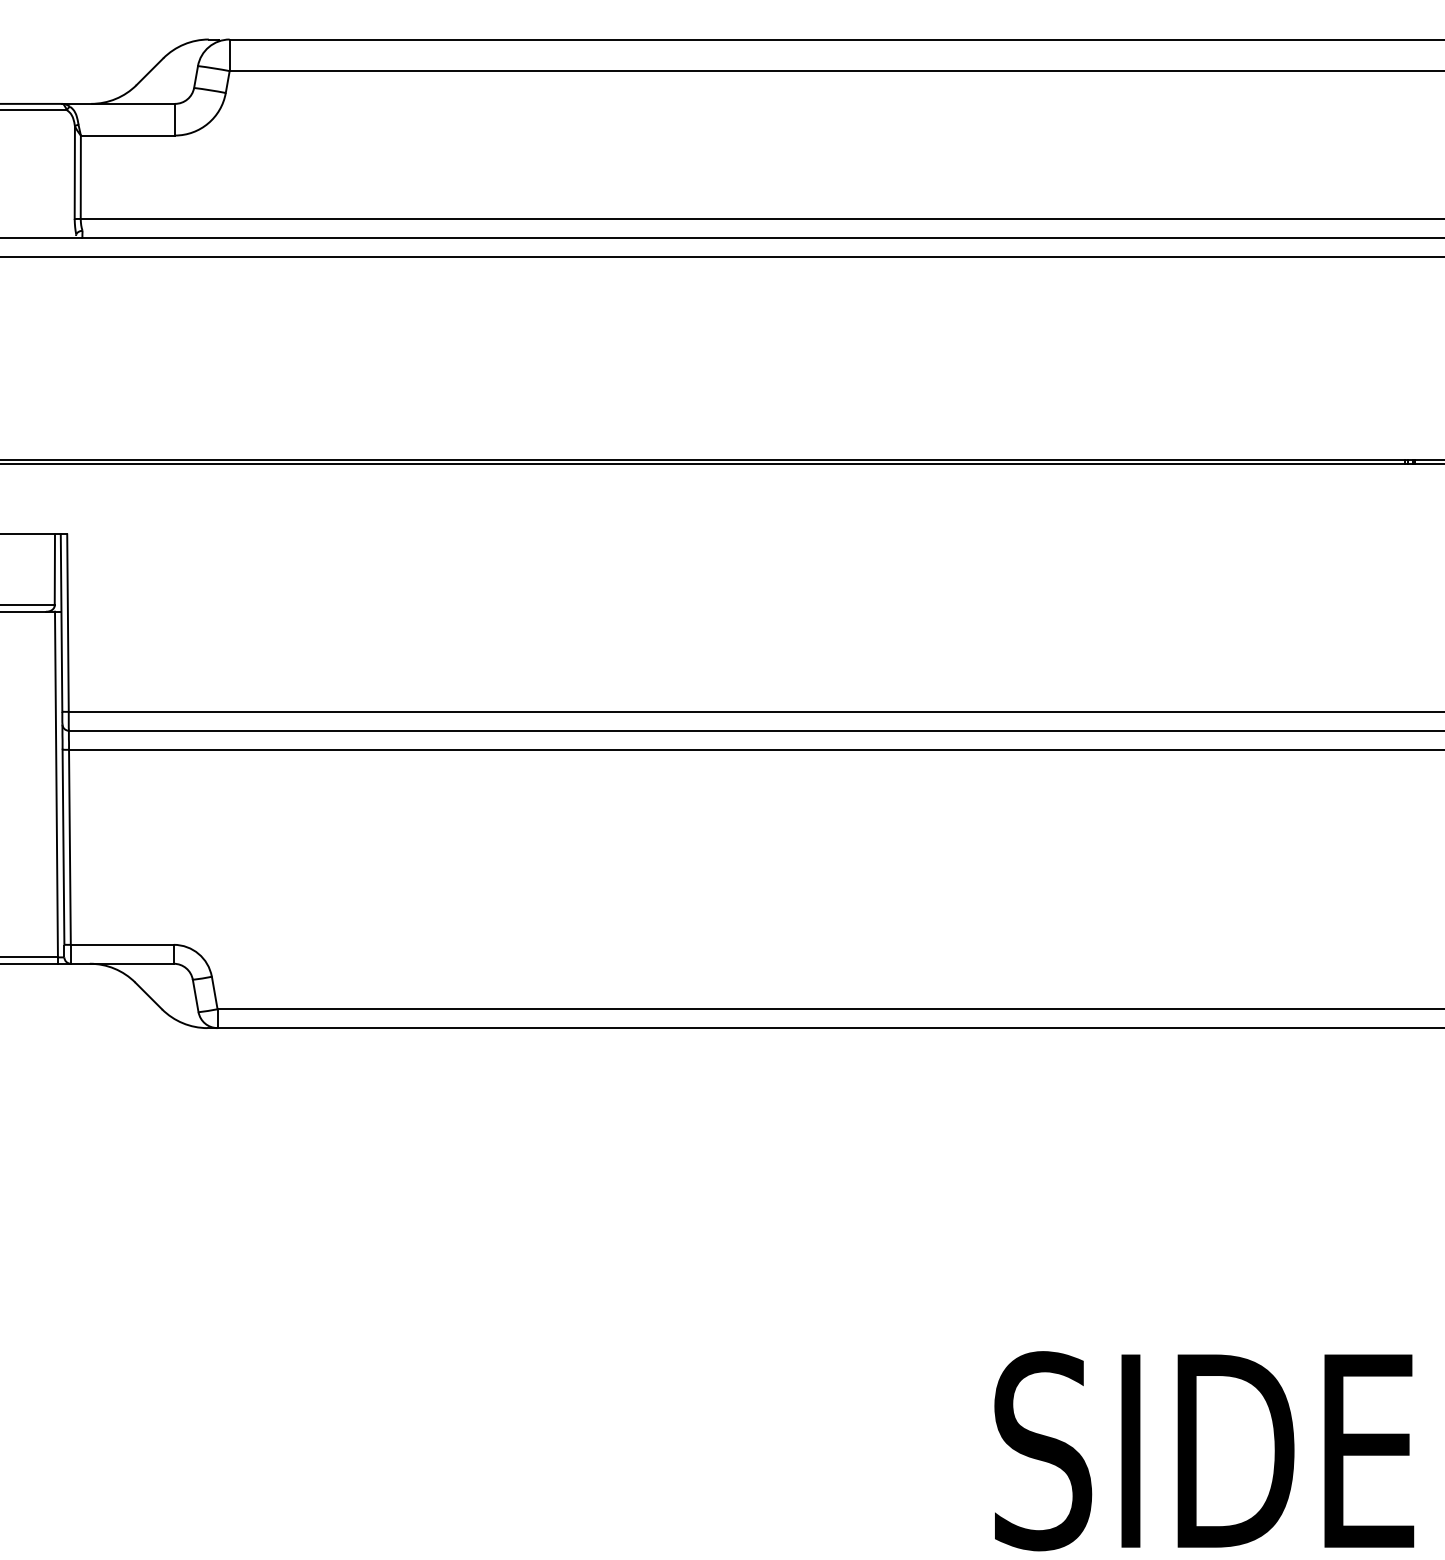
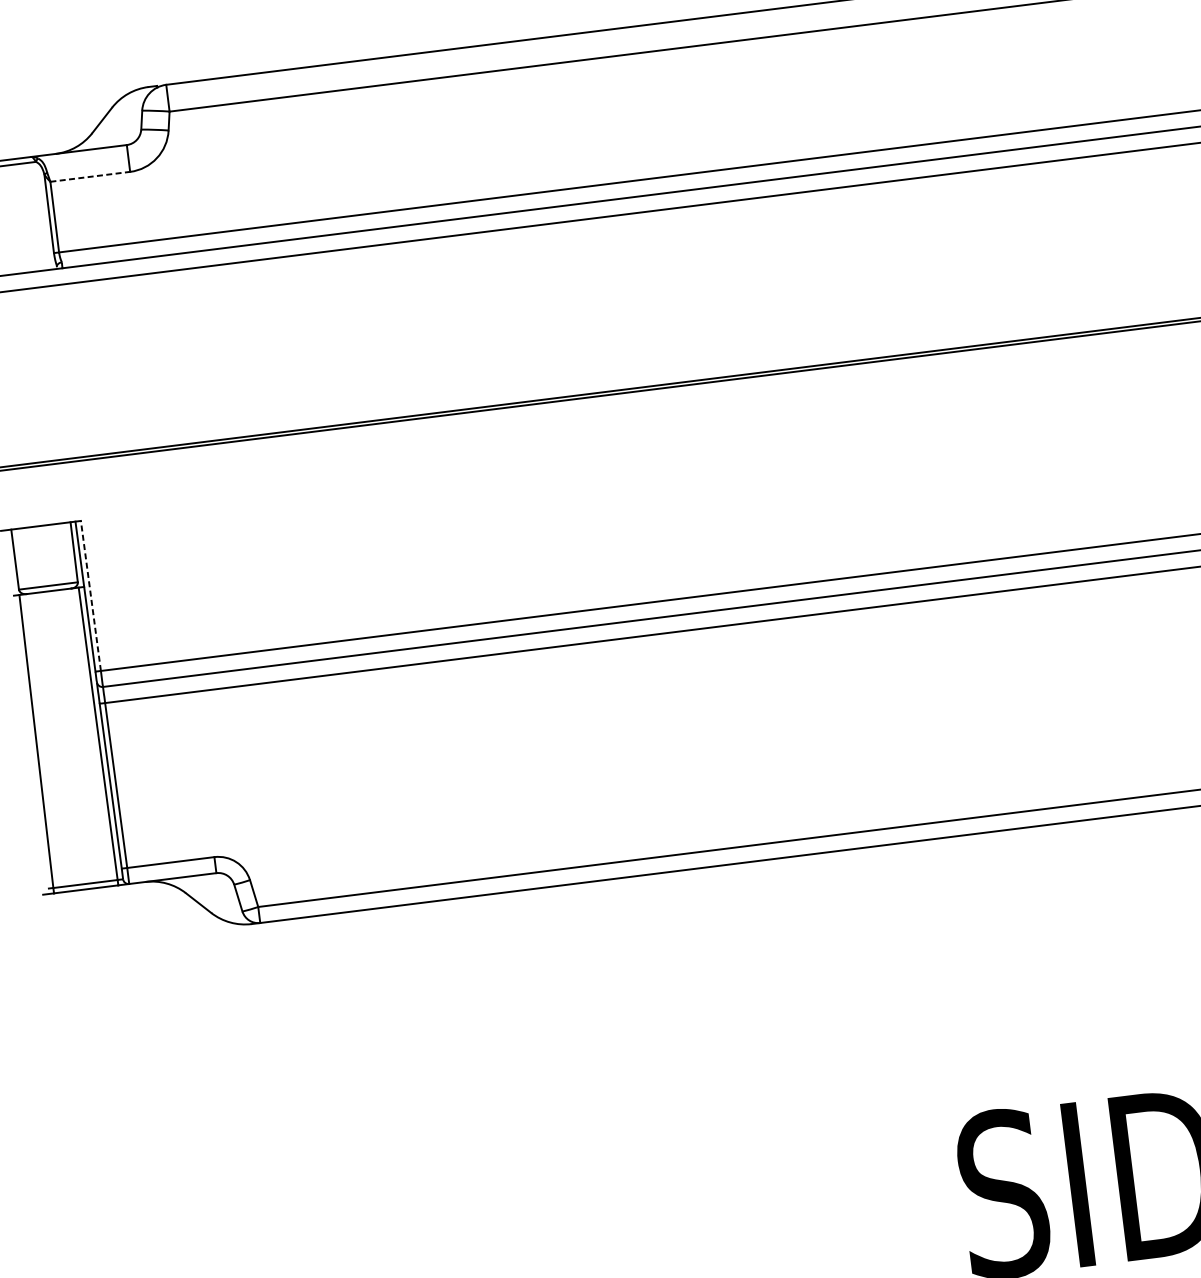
line: (128, 135) -> (90, 176), solid -> dashed
line: (68, 623) -> (91, 596), solid -> dashed

